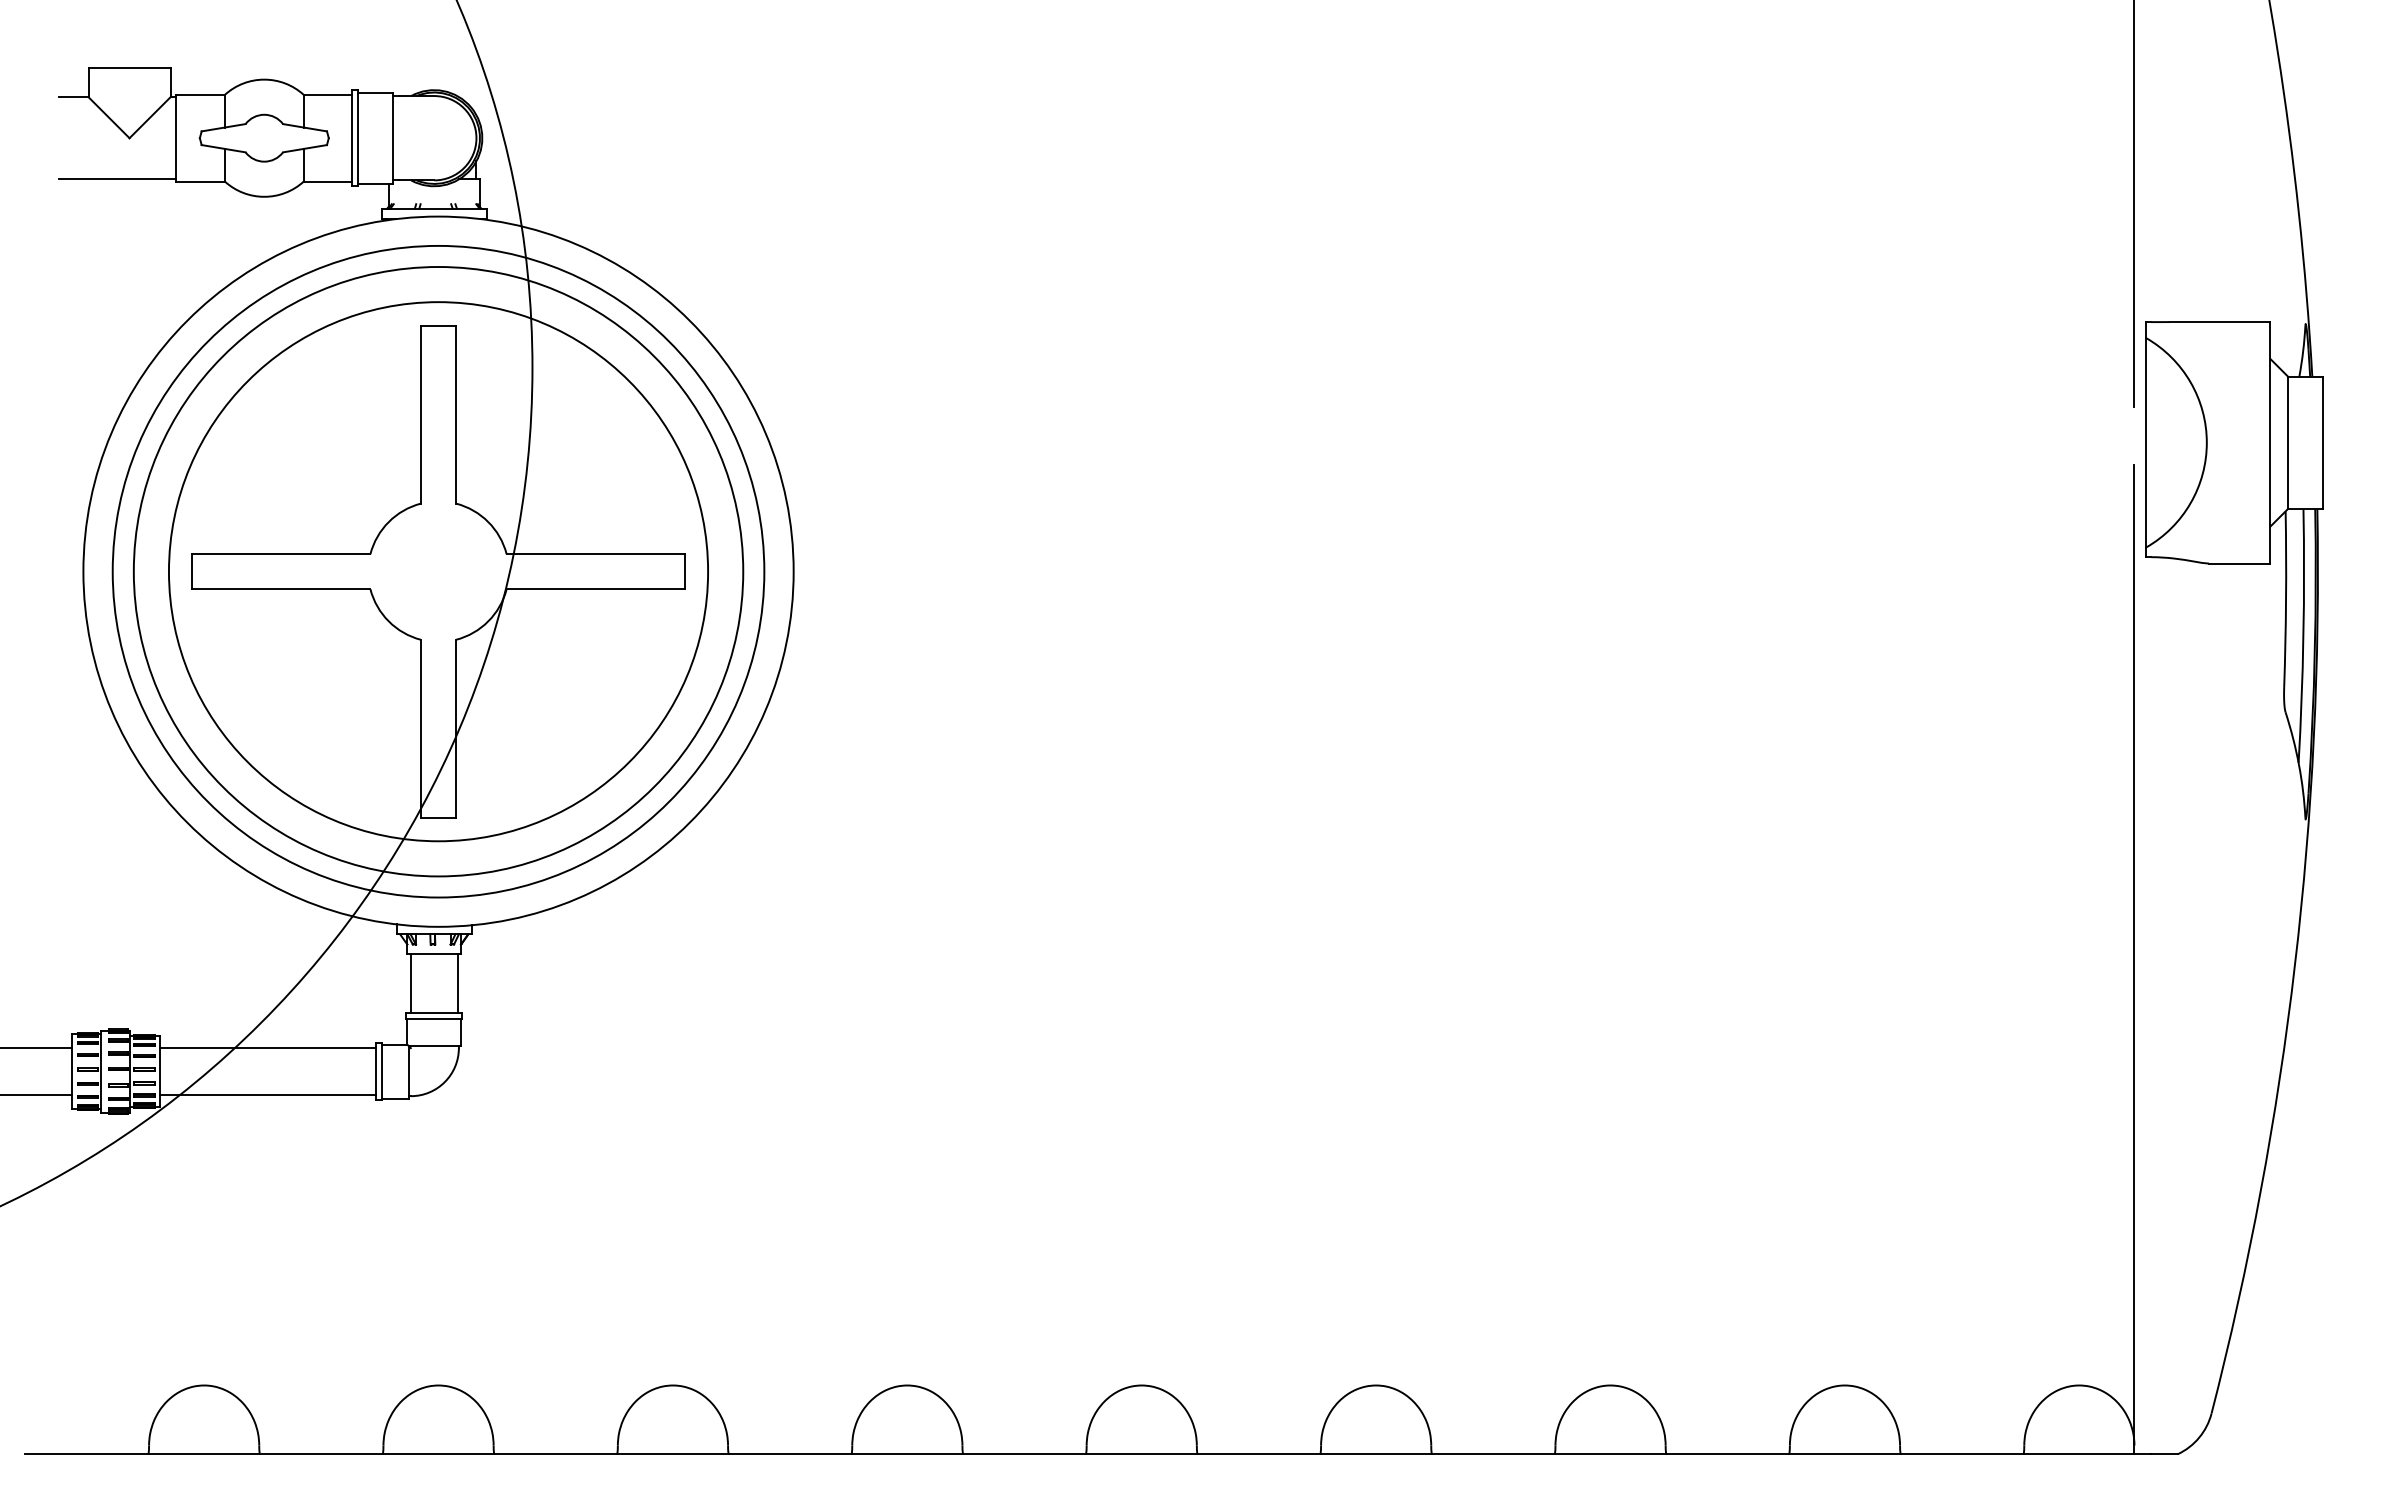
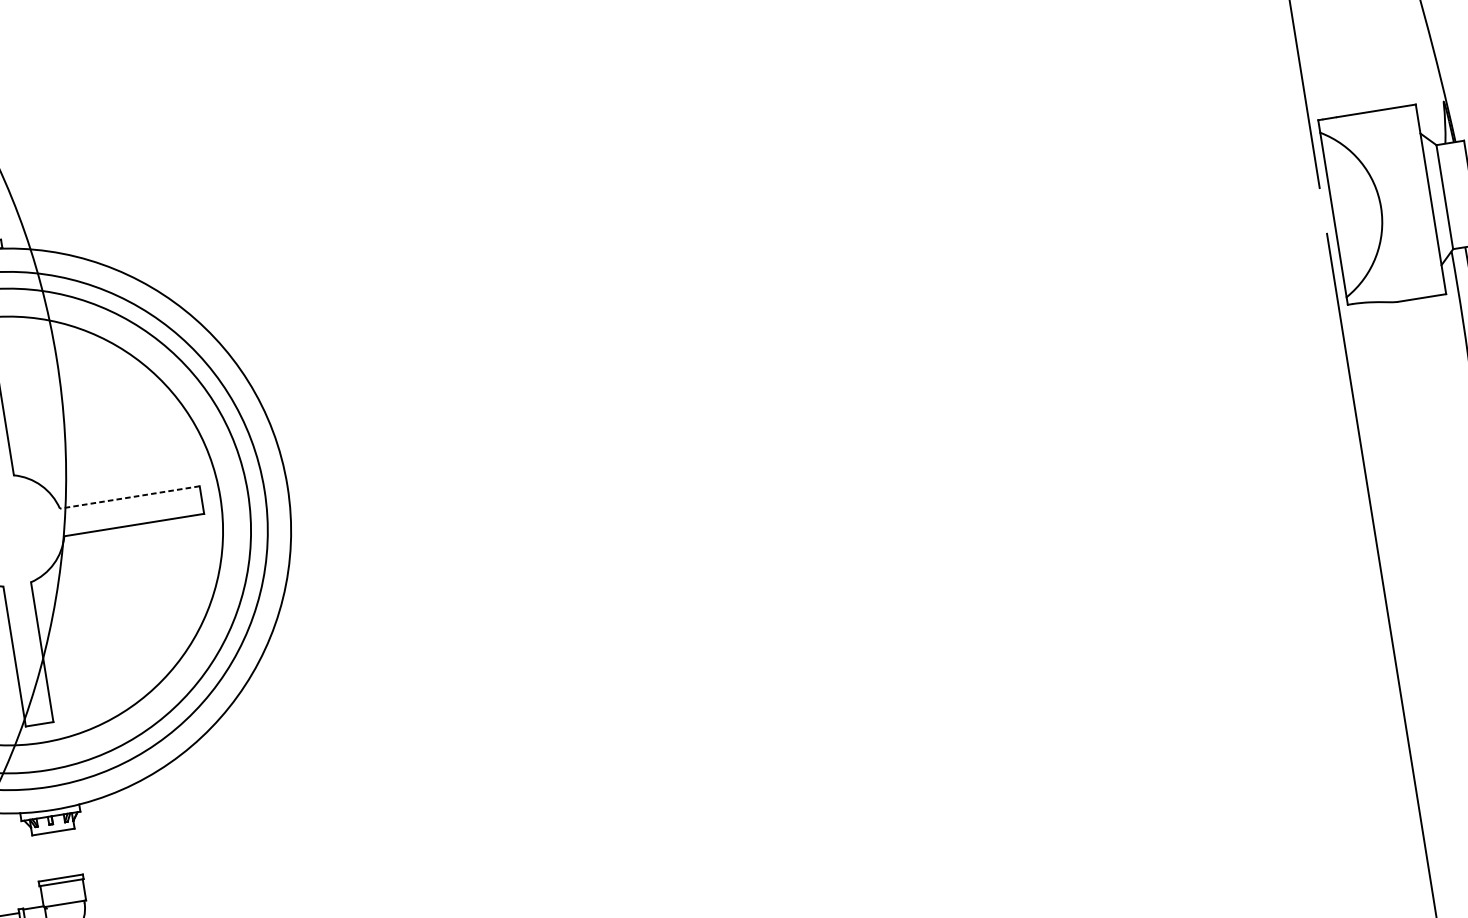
line: (595, 554) -> (129, 497), solid -> dashed
line: (410, 983) -> (38, 857), removed
line: (457, 983) -> (75, 852), removed

